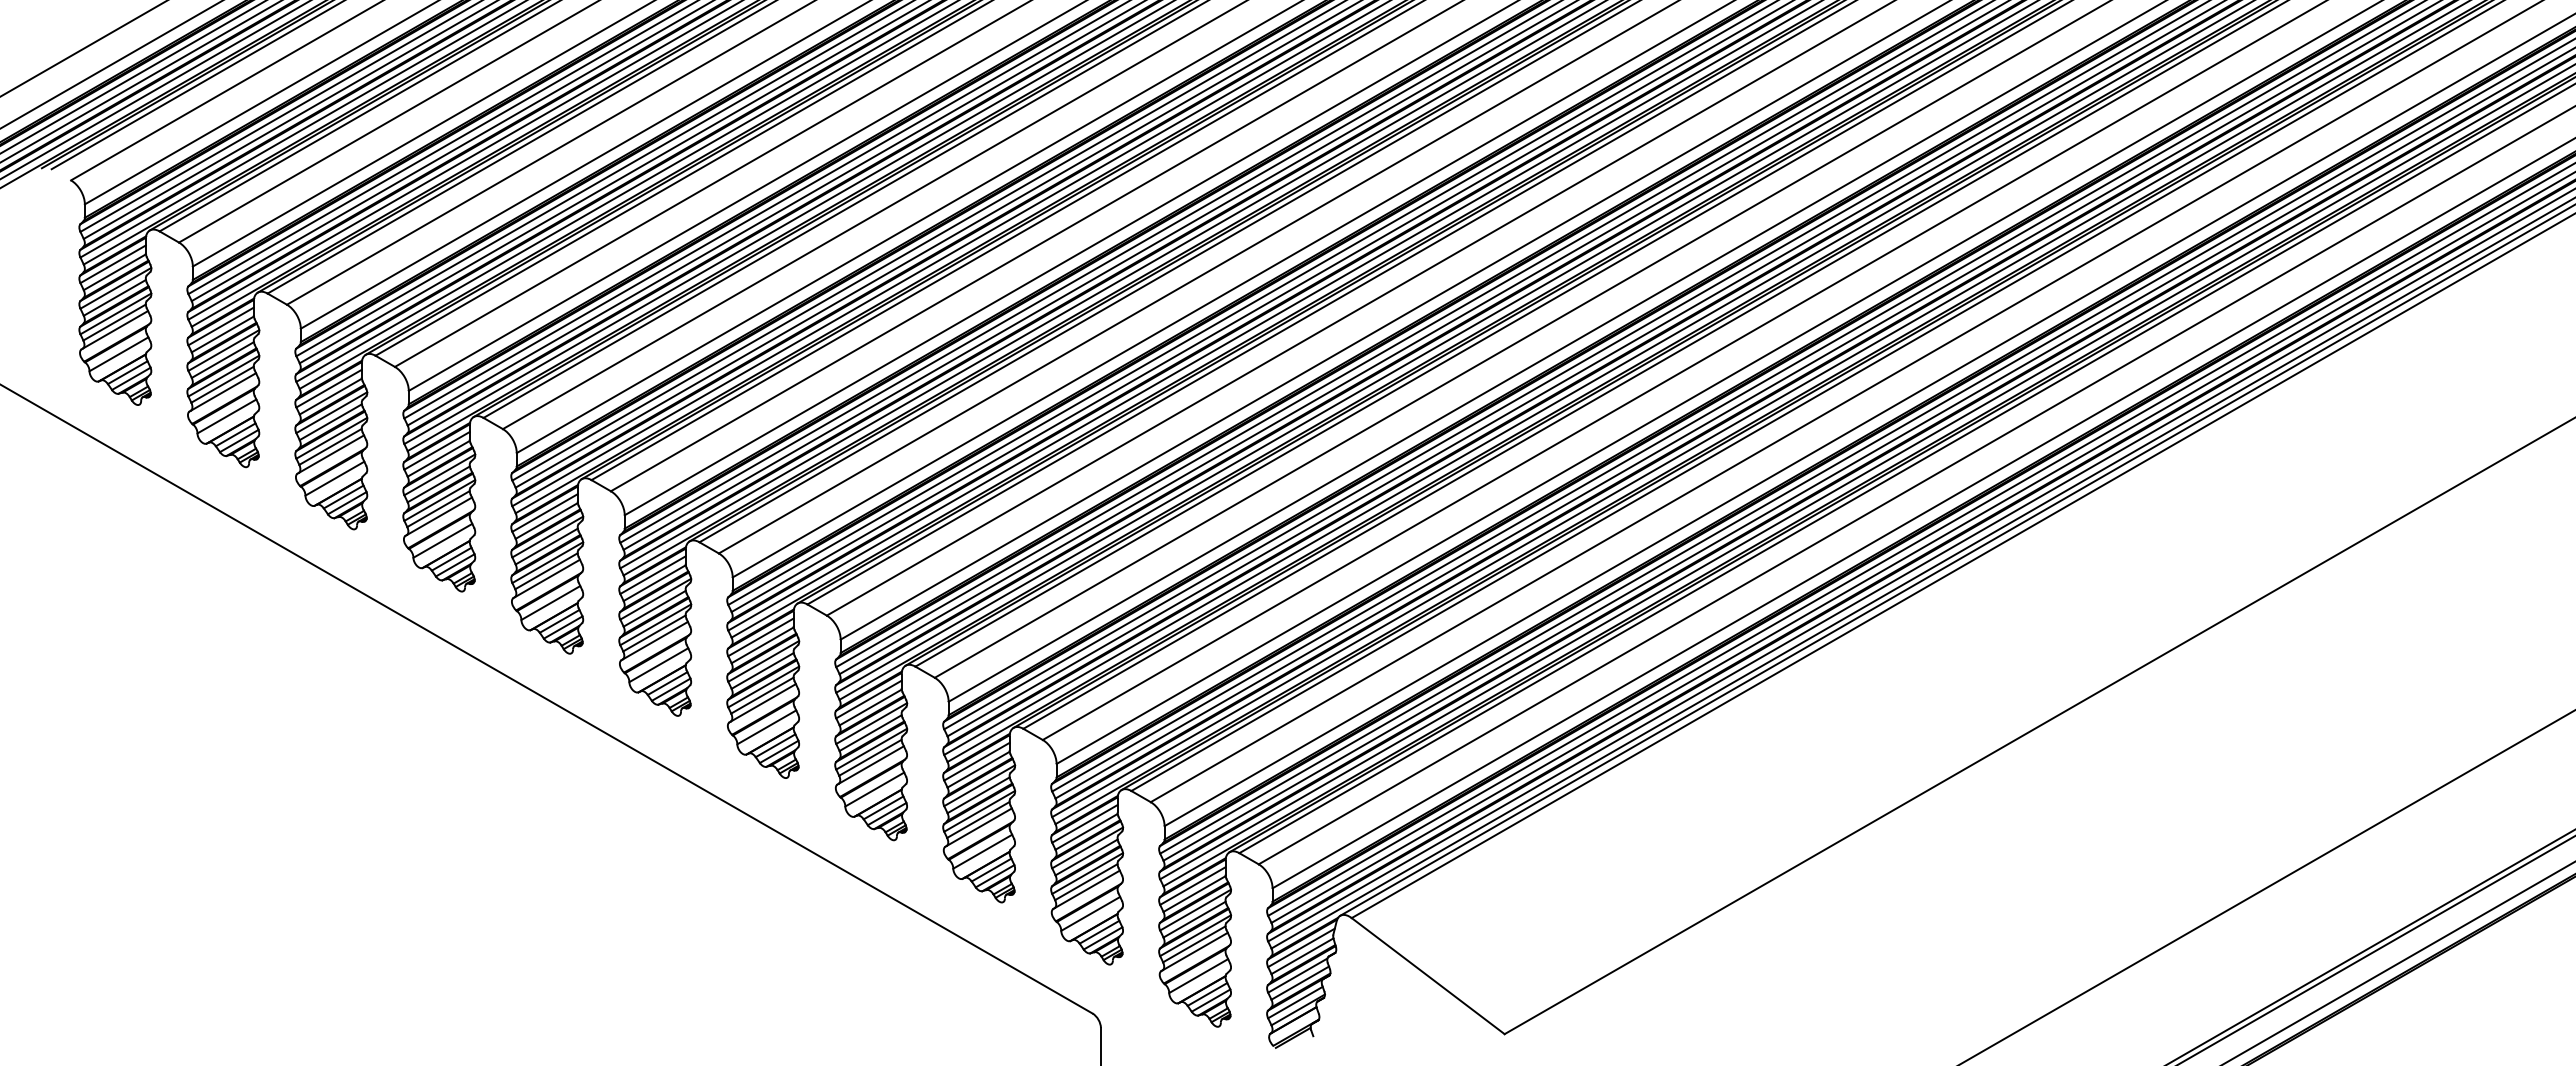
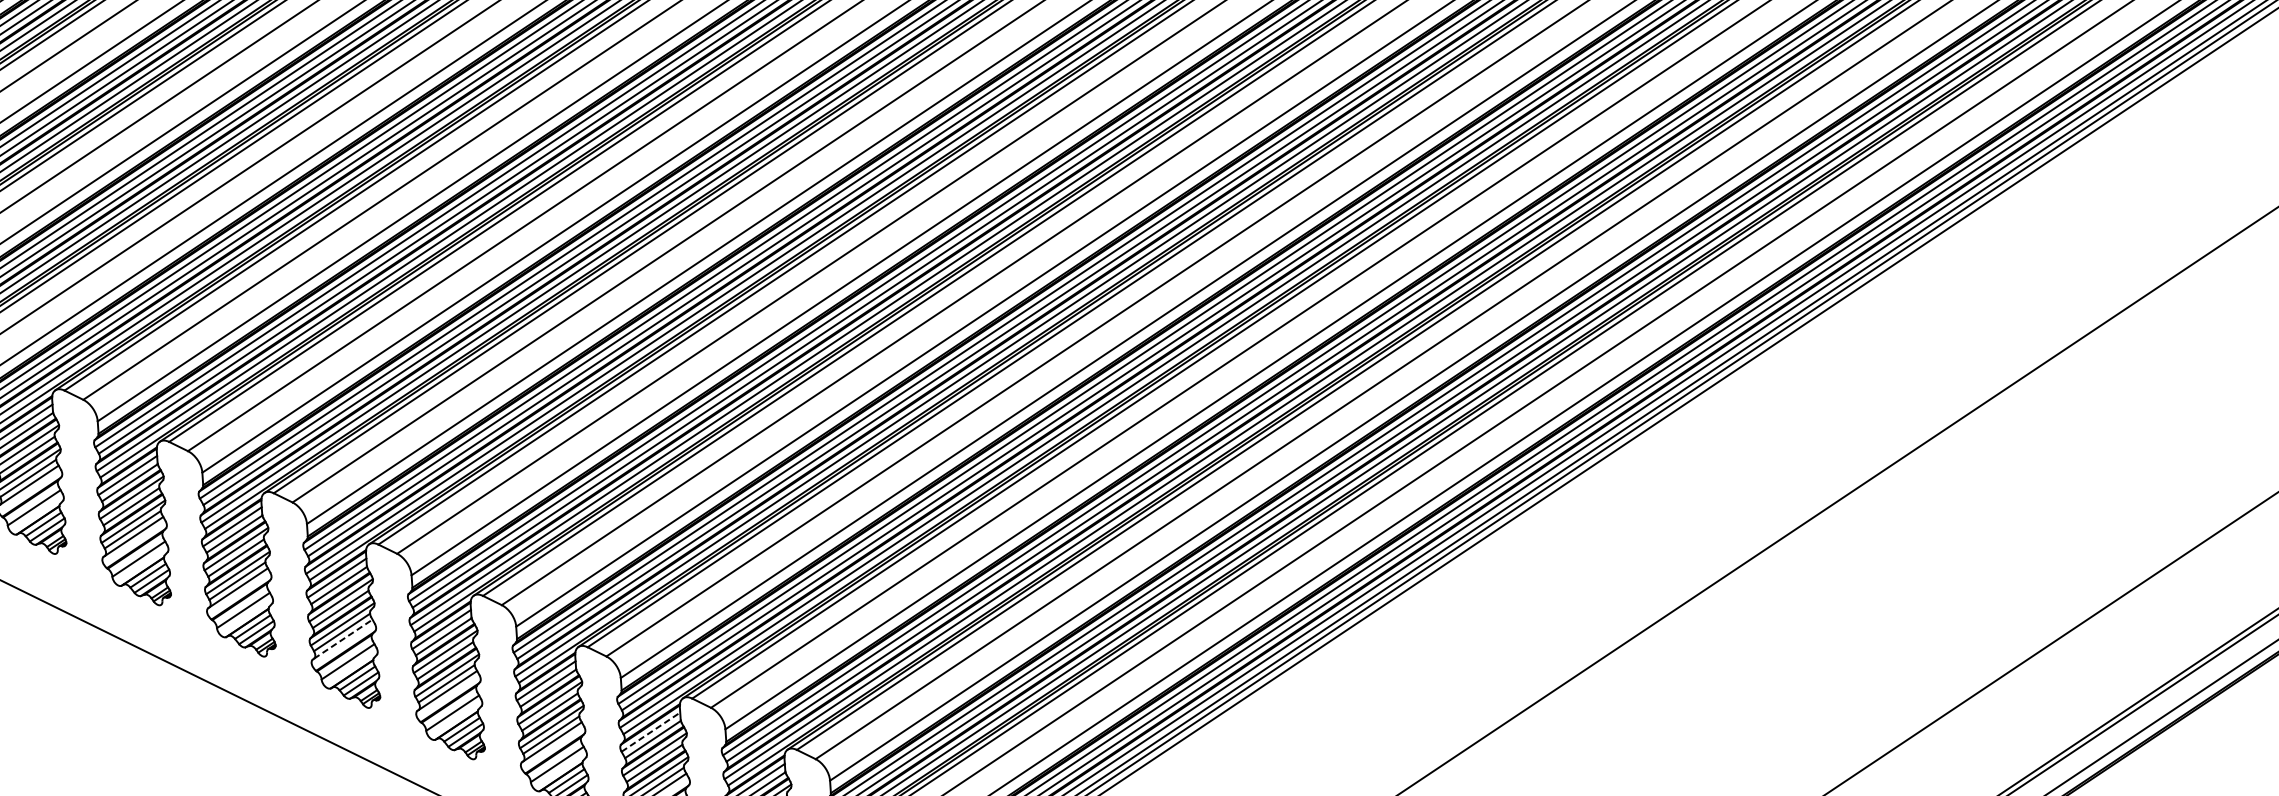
line: (655, 640) -> (343, 638), solid -> dashed
line: (976, 761) -> (650, 731), solid -> dashed

